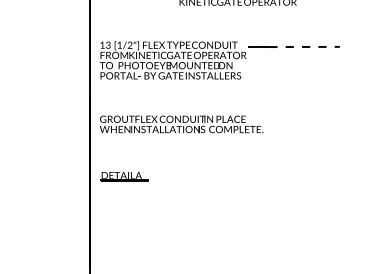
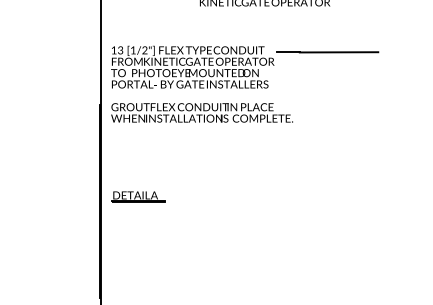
line: (305, 46) -> (340, 51), dashed -> solid
text: (181, 124) -> (202, 112), moved

